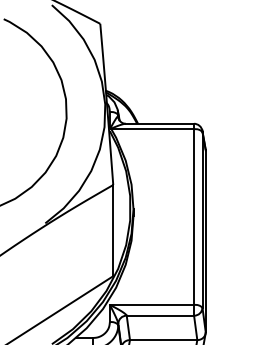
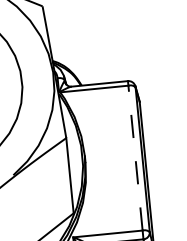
line: (194, 217) -> (135, 158), solid -> dashed

